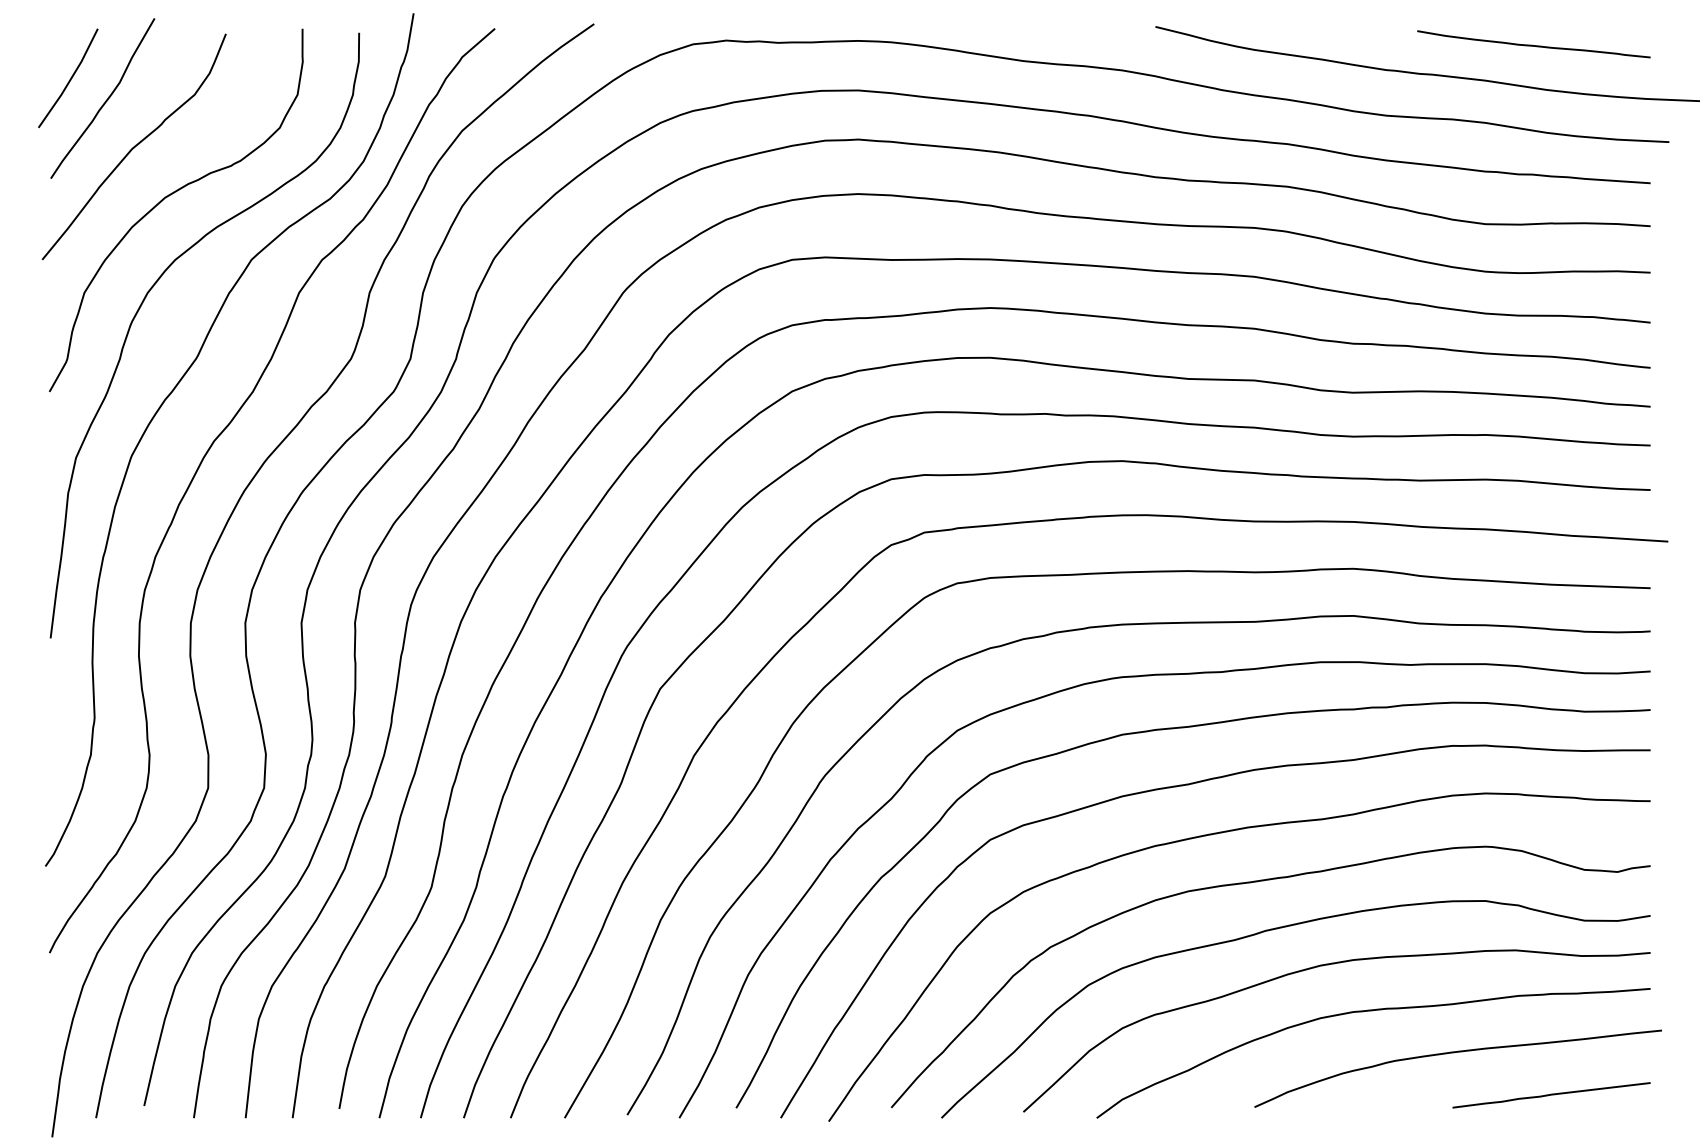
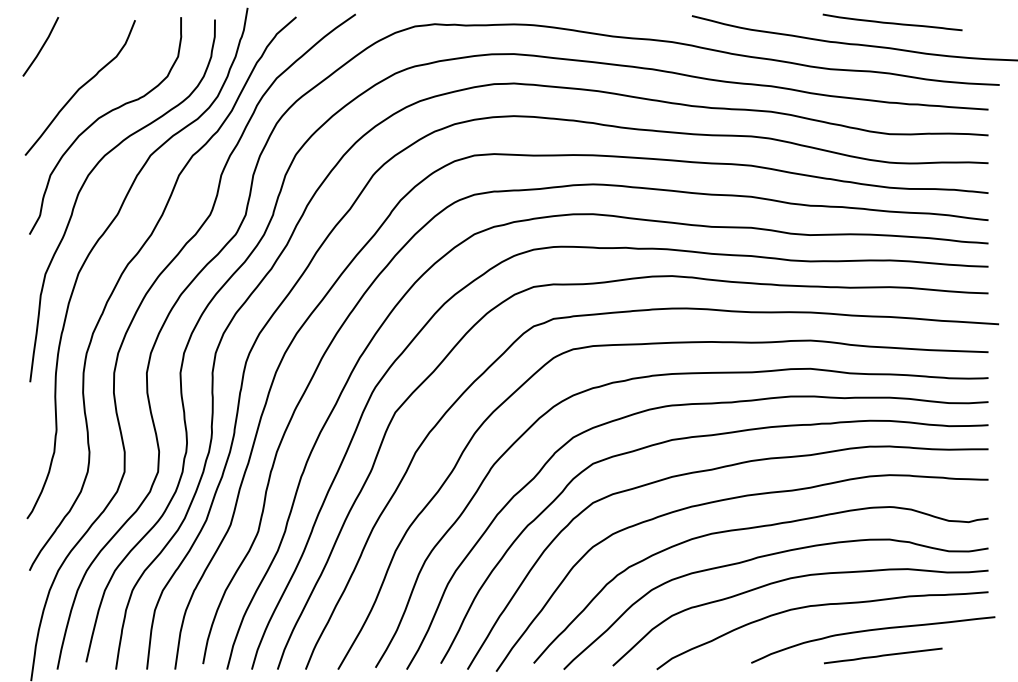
curve: (1533, 44) -> (892, 22), moved
curve: (106, 97) -> (63, 58), removed
line: (1552, 1094) -> (883, 655), moved

